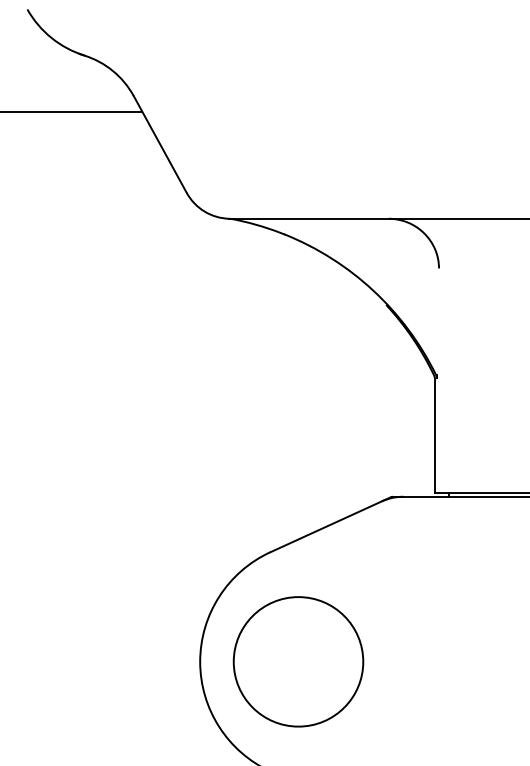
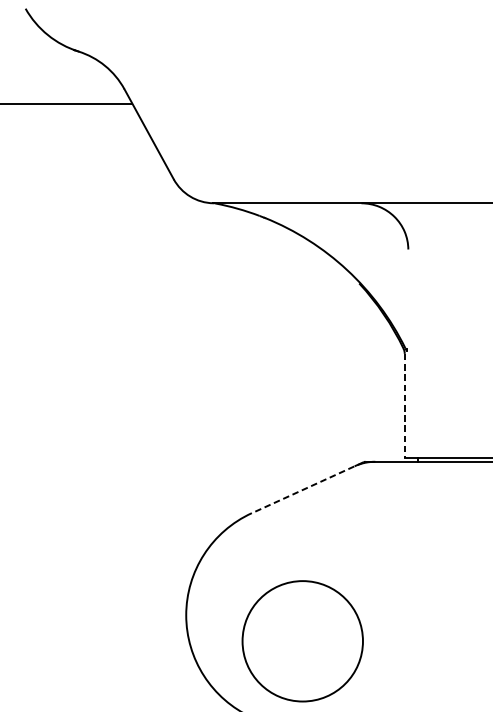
line: (435, 436) -> (405, 405), solid -> dashed
line: (330, 524) -> (307, 487), solid -> dashed
circle: (298, 661) -> (302, 640), moved

